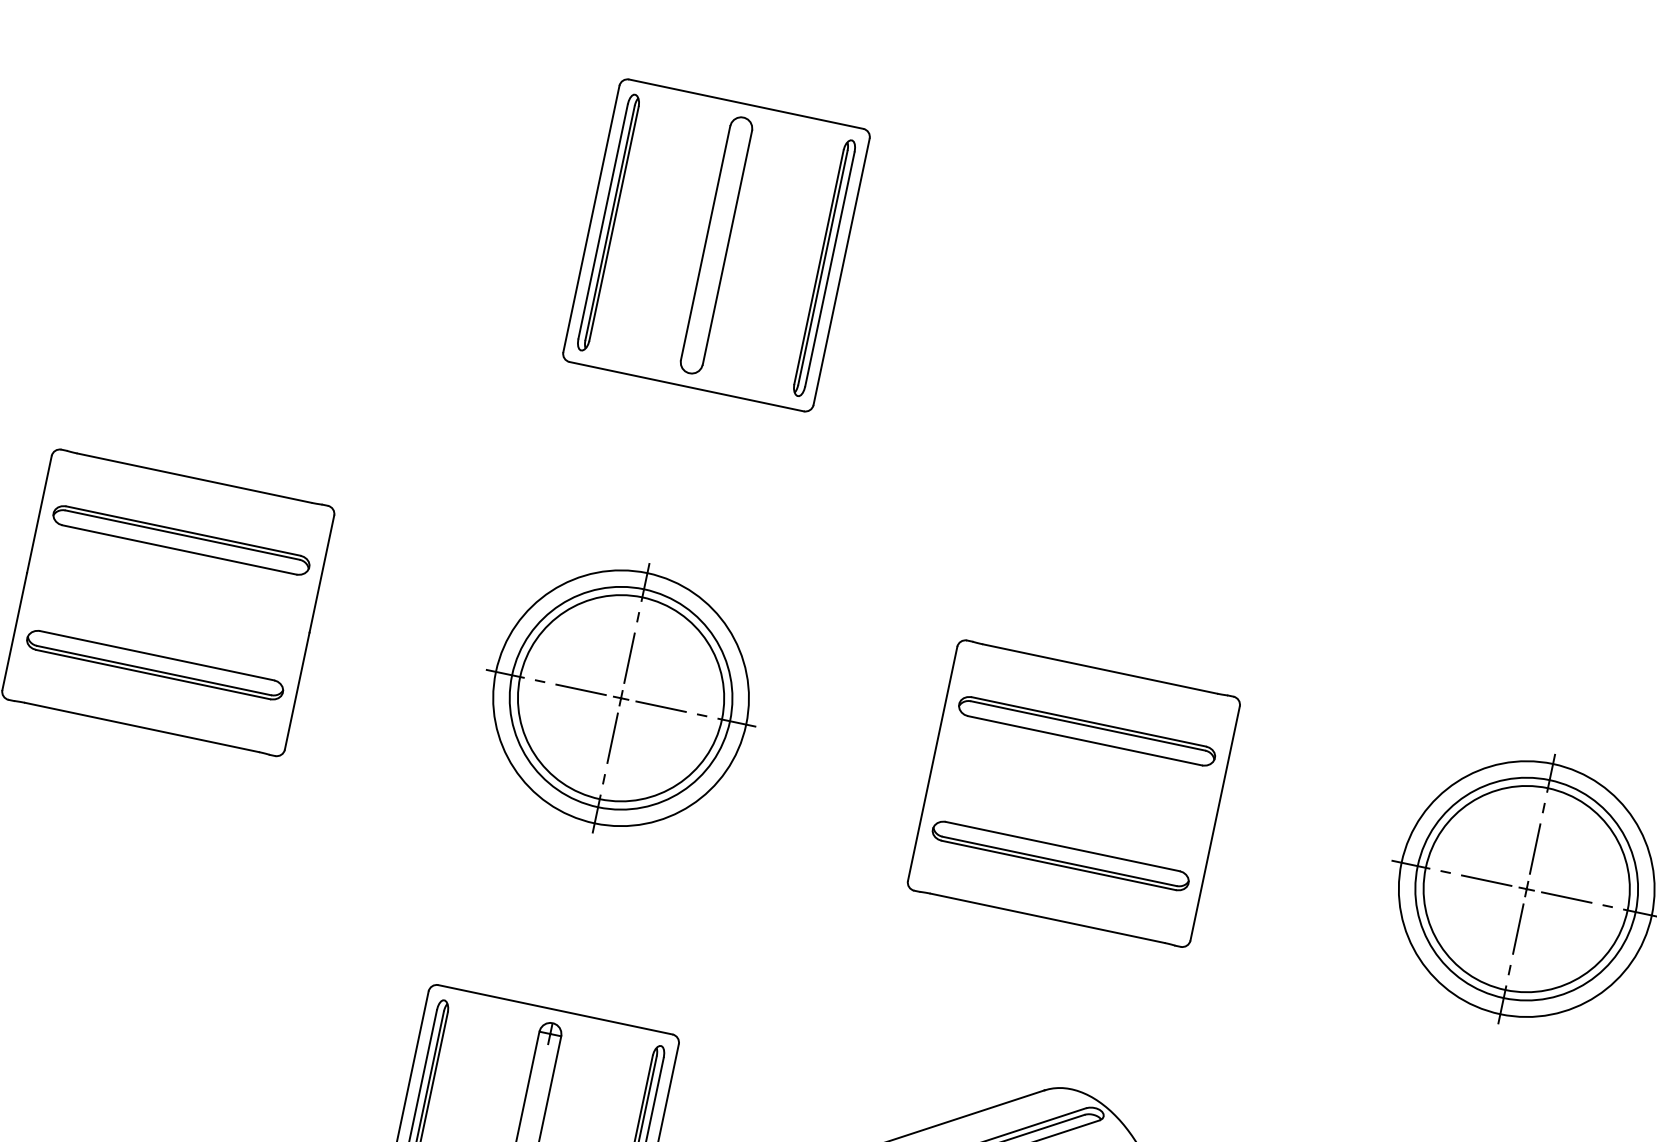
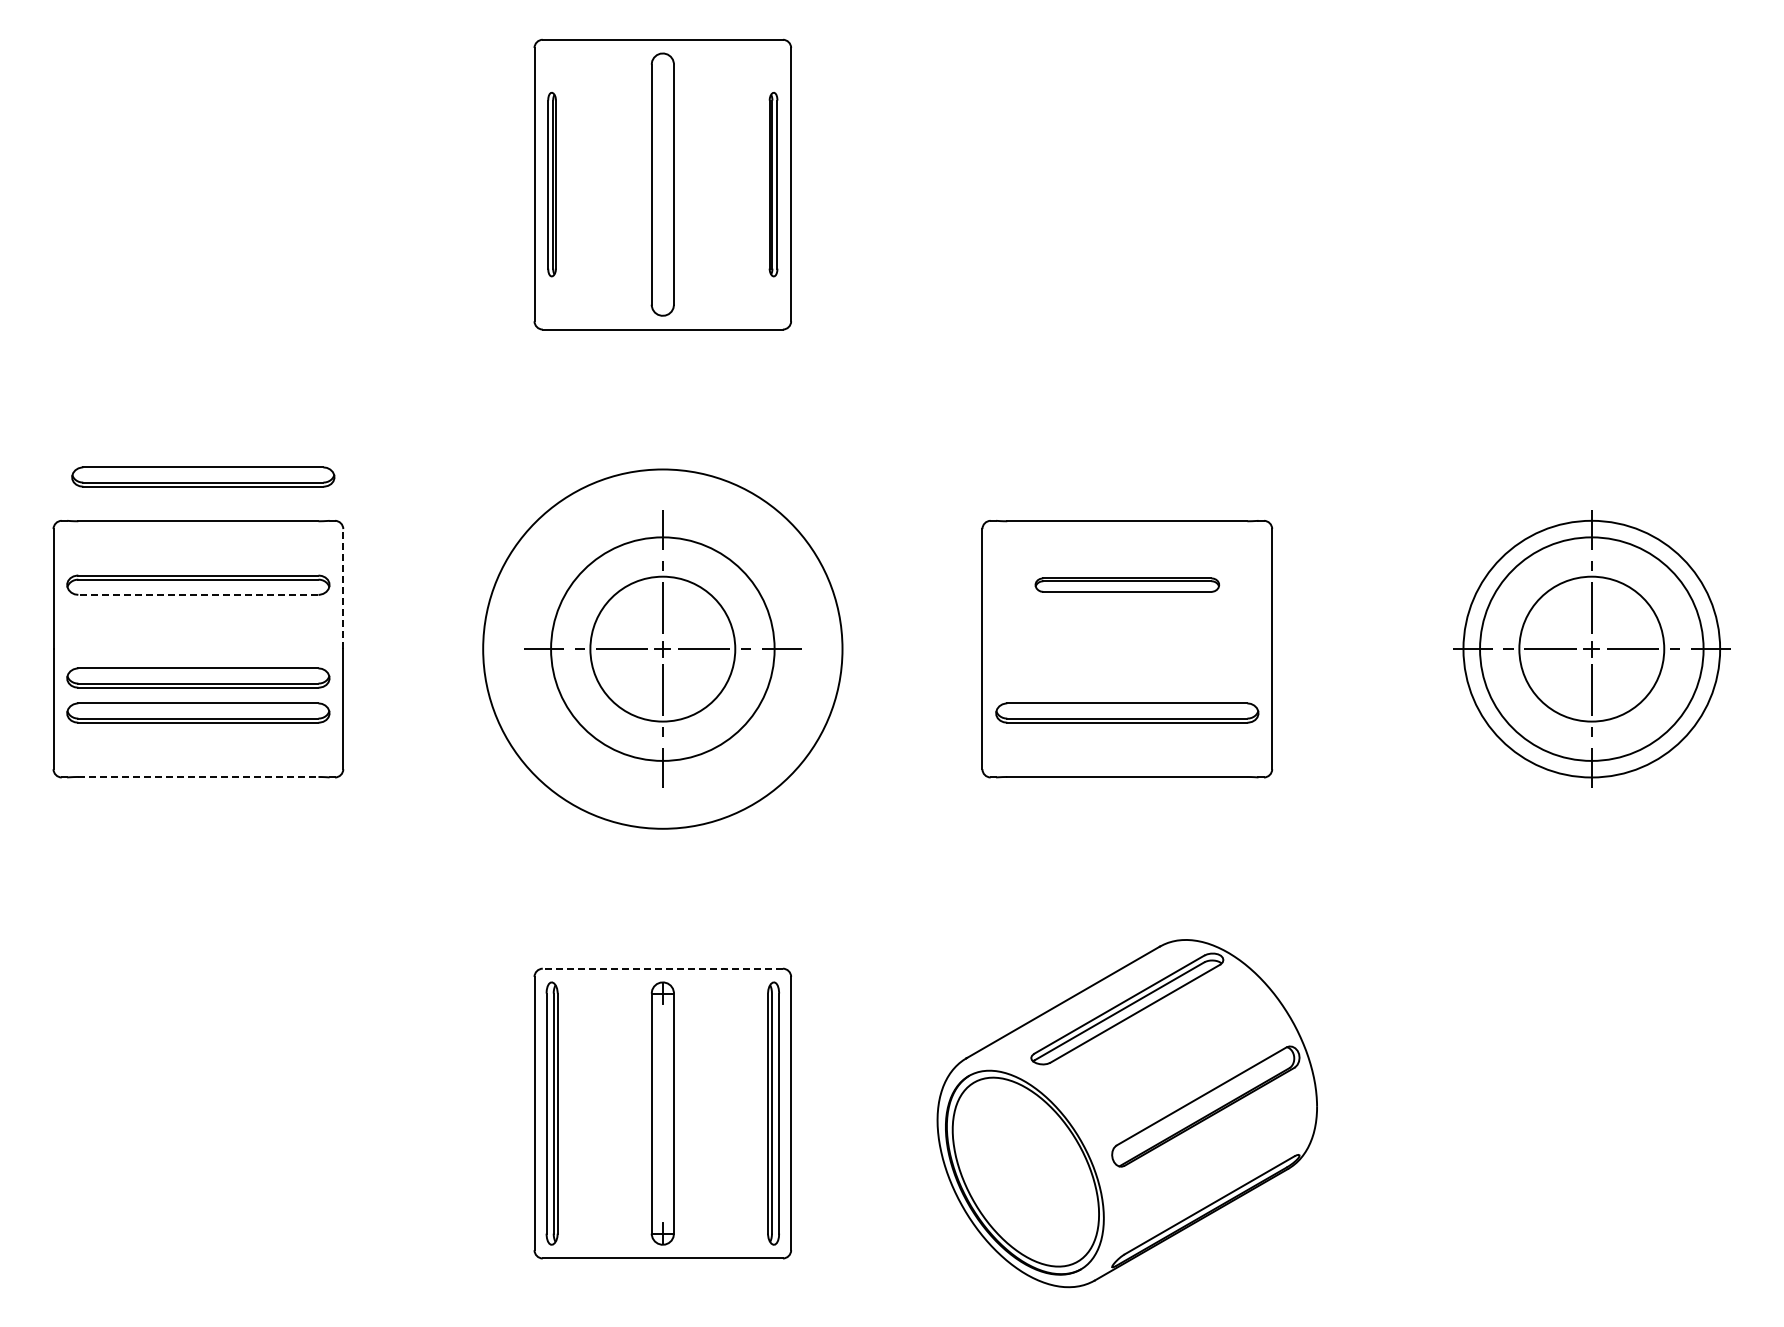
part: (608, 222) -> (551, 184), size x0.7
part: (824, 268) -> (773, 184), size x0.7
part: (208, 435) -> (203, 476), added
line: (178, 549) -> (197, 594), solid -> dashed
line: (322, 573) -> (343, 588), solid -> dashed
part: (162, 630) -> (198, 677), added
circle: (620, 697) -> (662, 648), size x0.7
circle: (620, 697) -> (662, 648), size x1.4
line: (142, 727) -> (198, 776), solid -> dashed
part: (1087, 730) -> (1127, 584), size x0.7
circle: (1526, 888) -> (1591, 648), size x0.7
line: (555, 1009) -> (662, 968), solid -> dashed

